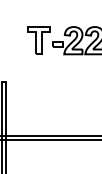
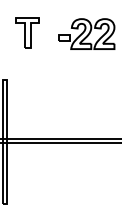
part: (39, 40) -> (27, 32), moved

